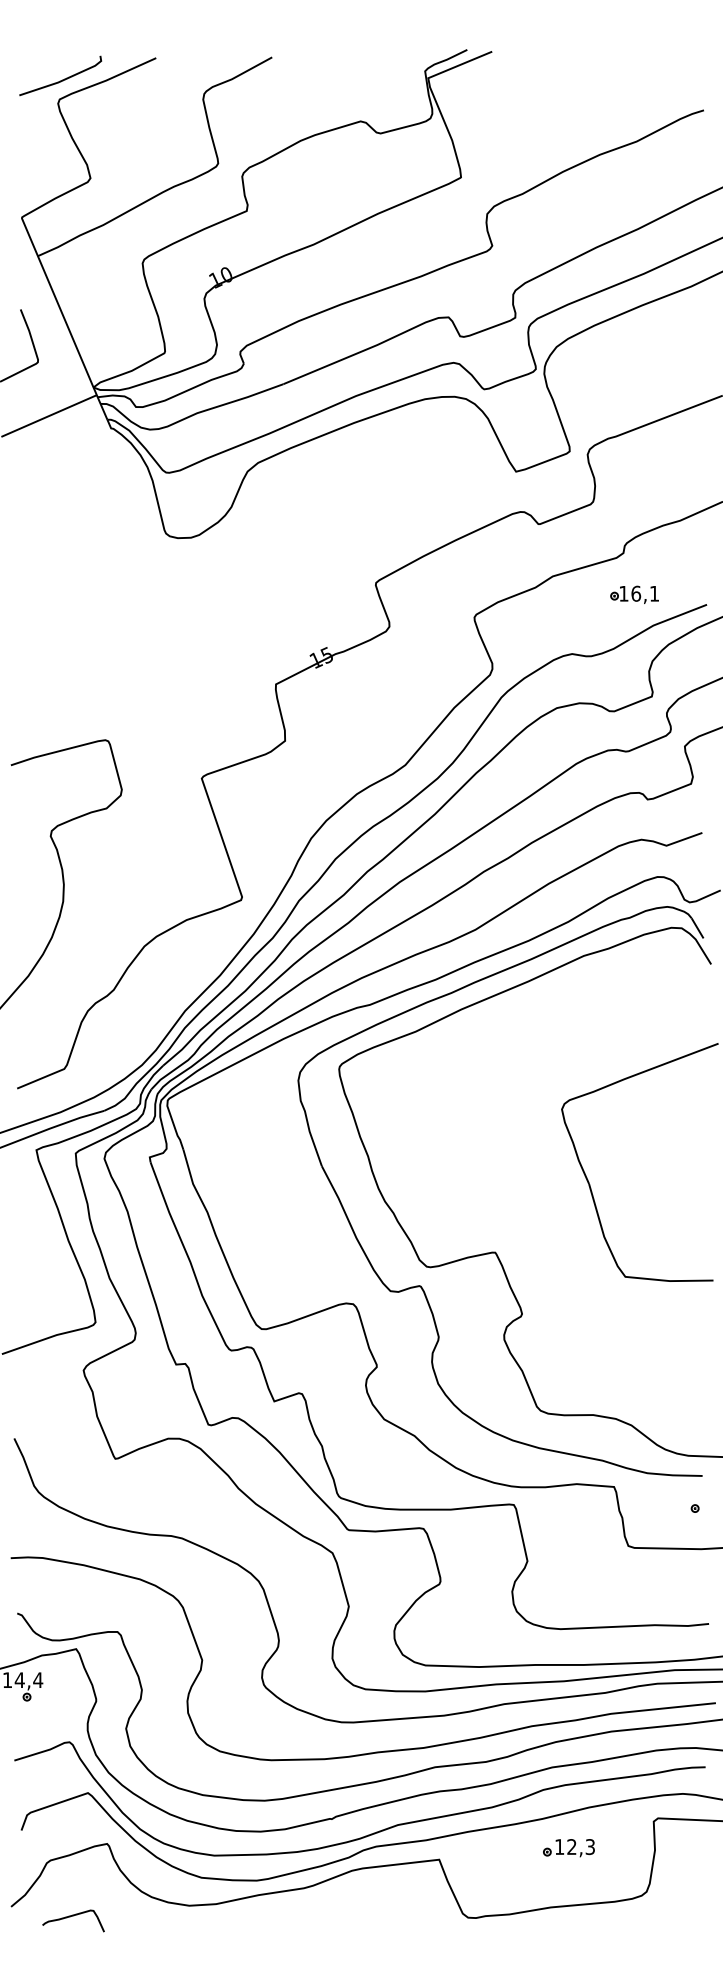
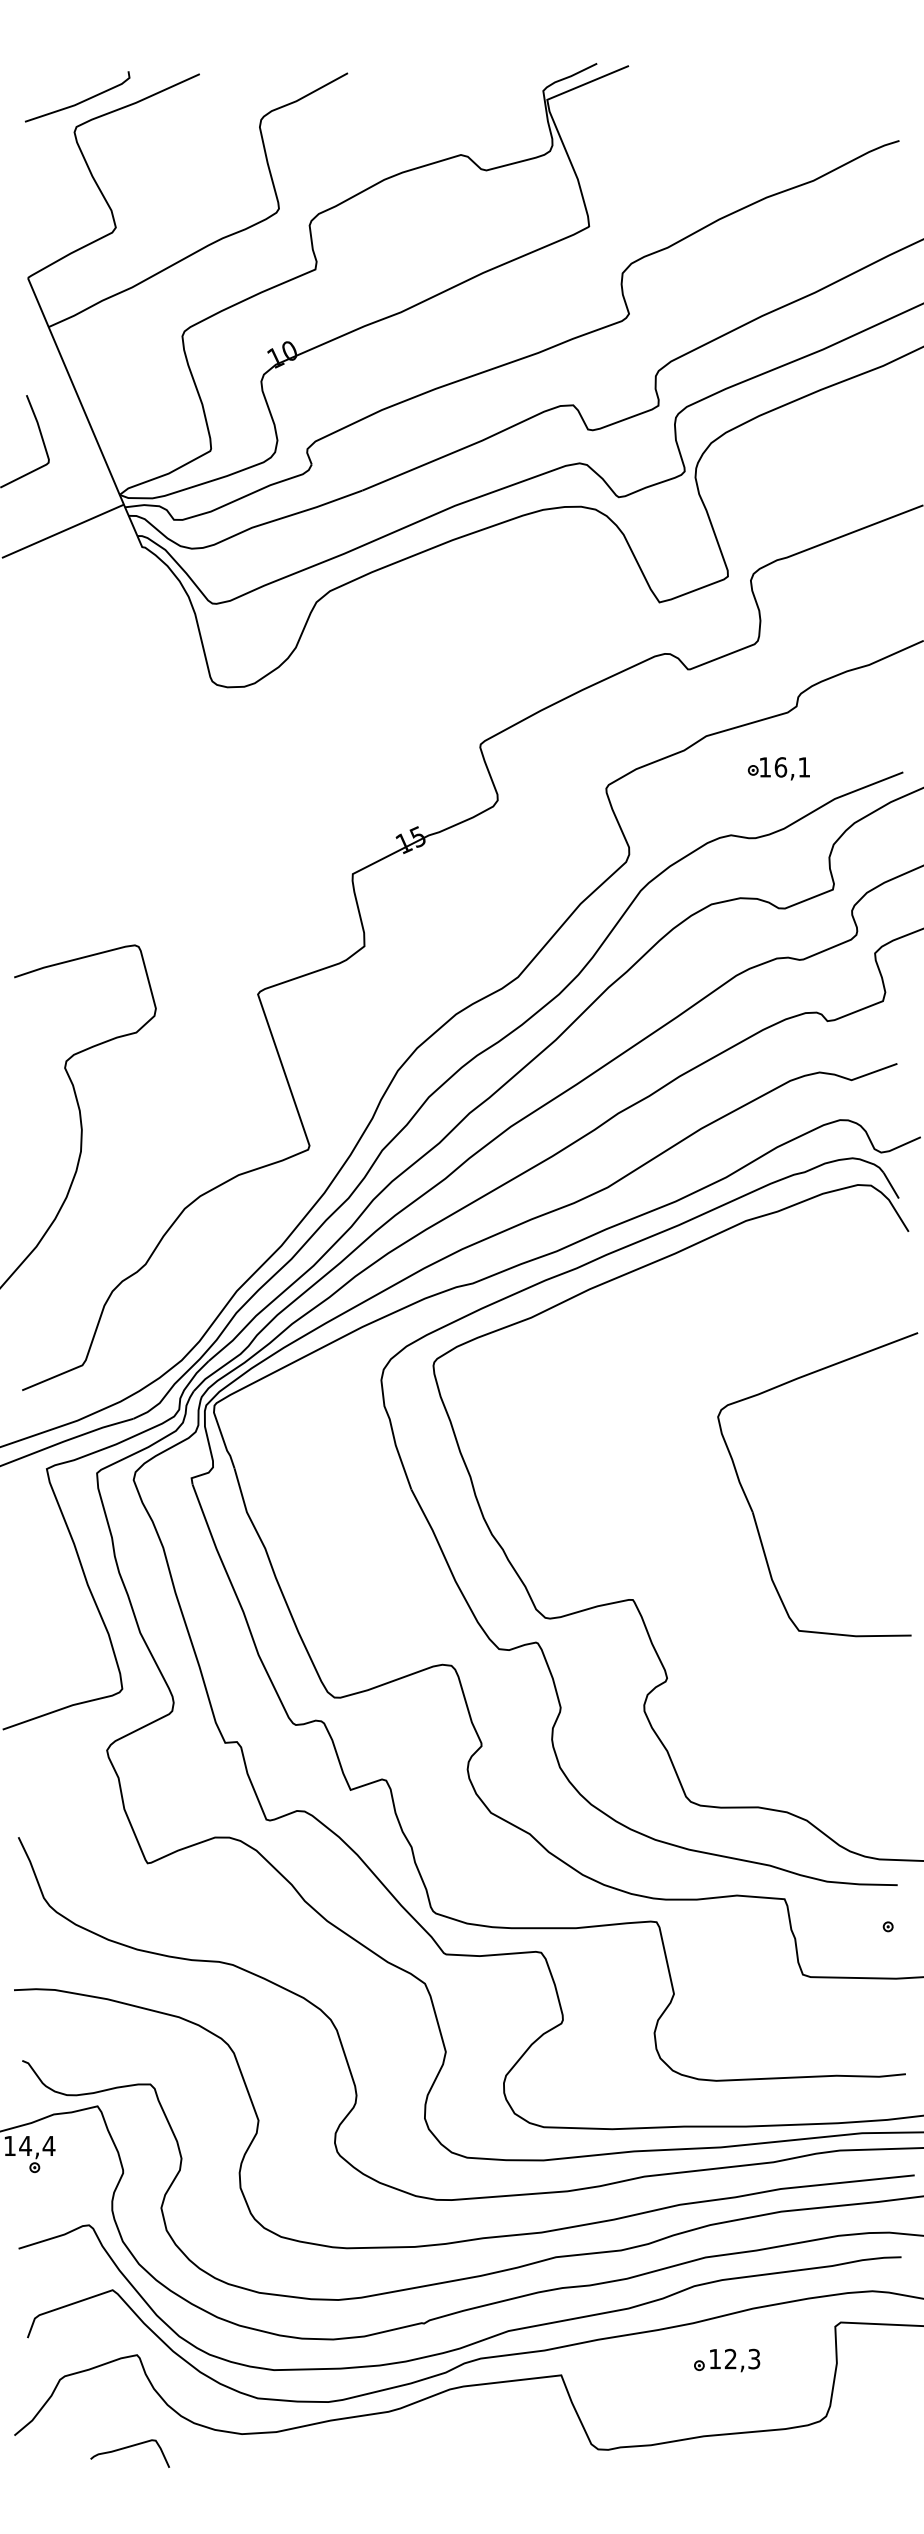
part: (634, 594) -> (778, 768), moved
curve: (71, 1916) -> (127, 2448), moved

